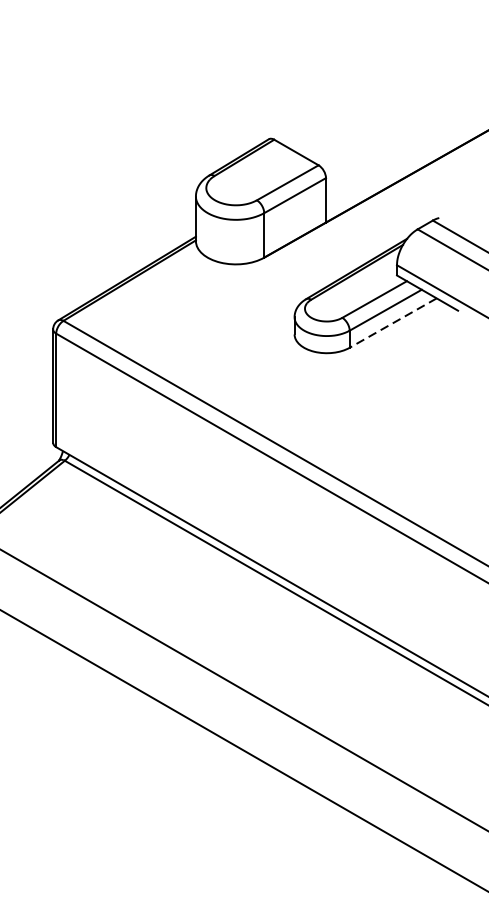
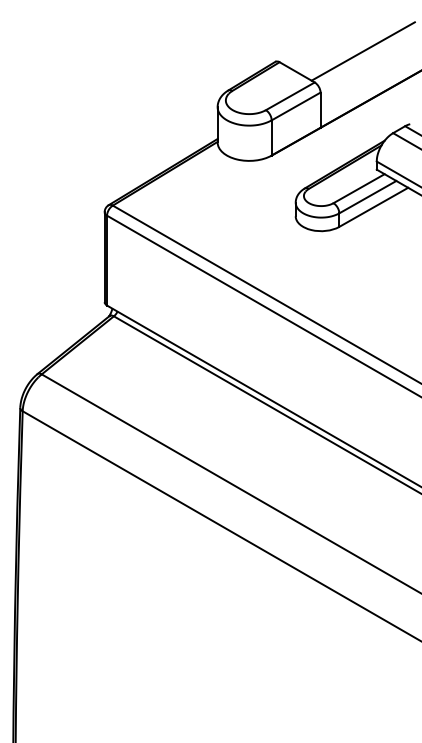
line: (378, 126) -> (362, 51), added
line: (392, 323) -> (373, 207), dashed -> solid

